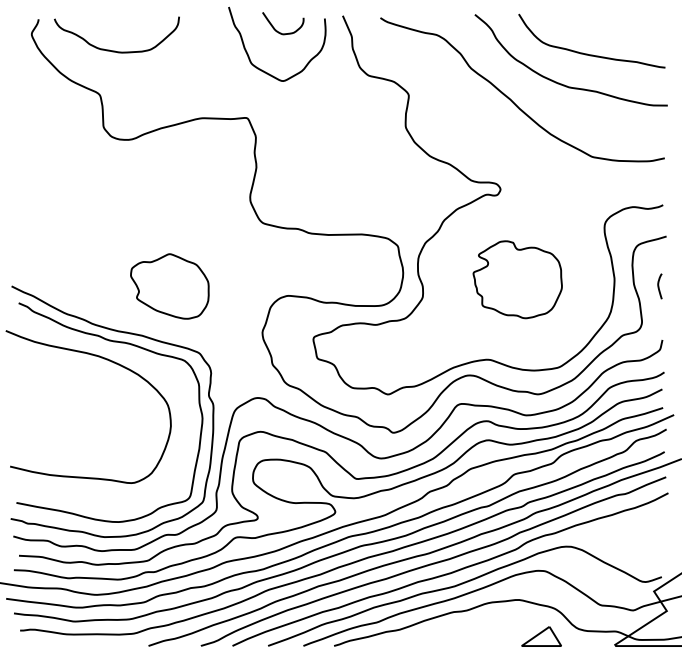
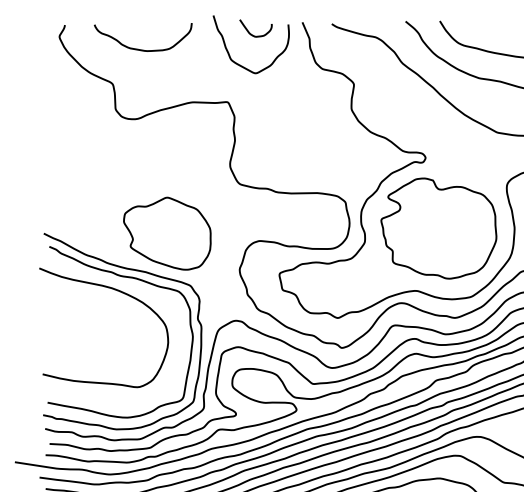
curve: (115, 50) -> (142, 49), moved
part: (517, 279) -> (438, 228), size x1.67
part: (169, 286) -> (167, 233), size x1.43

